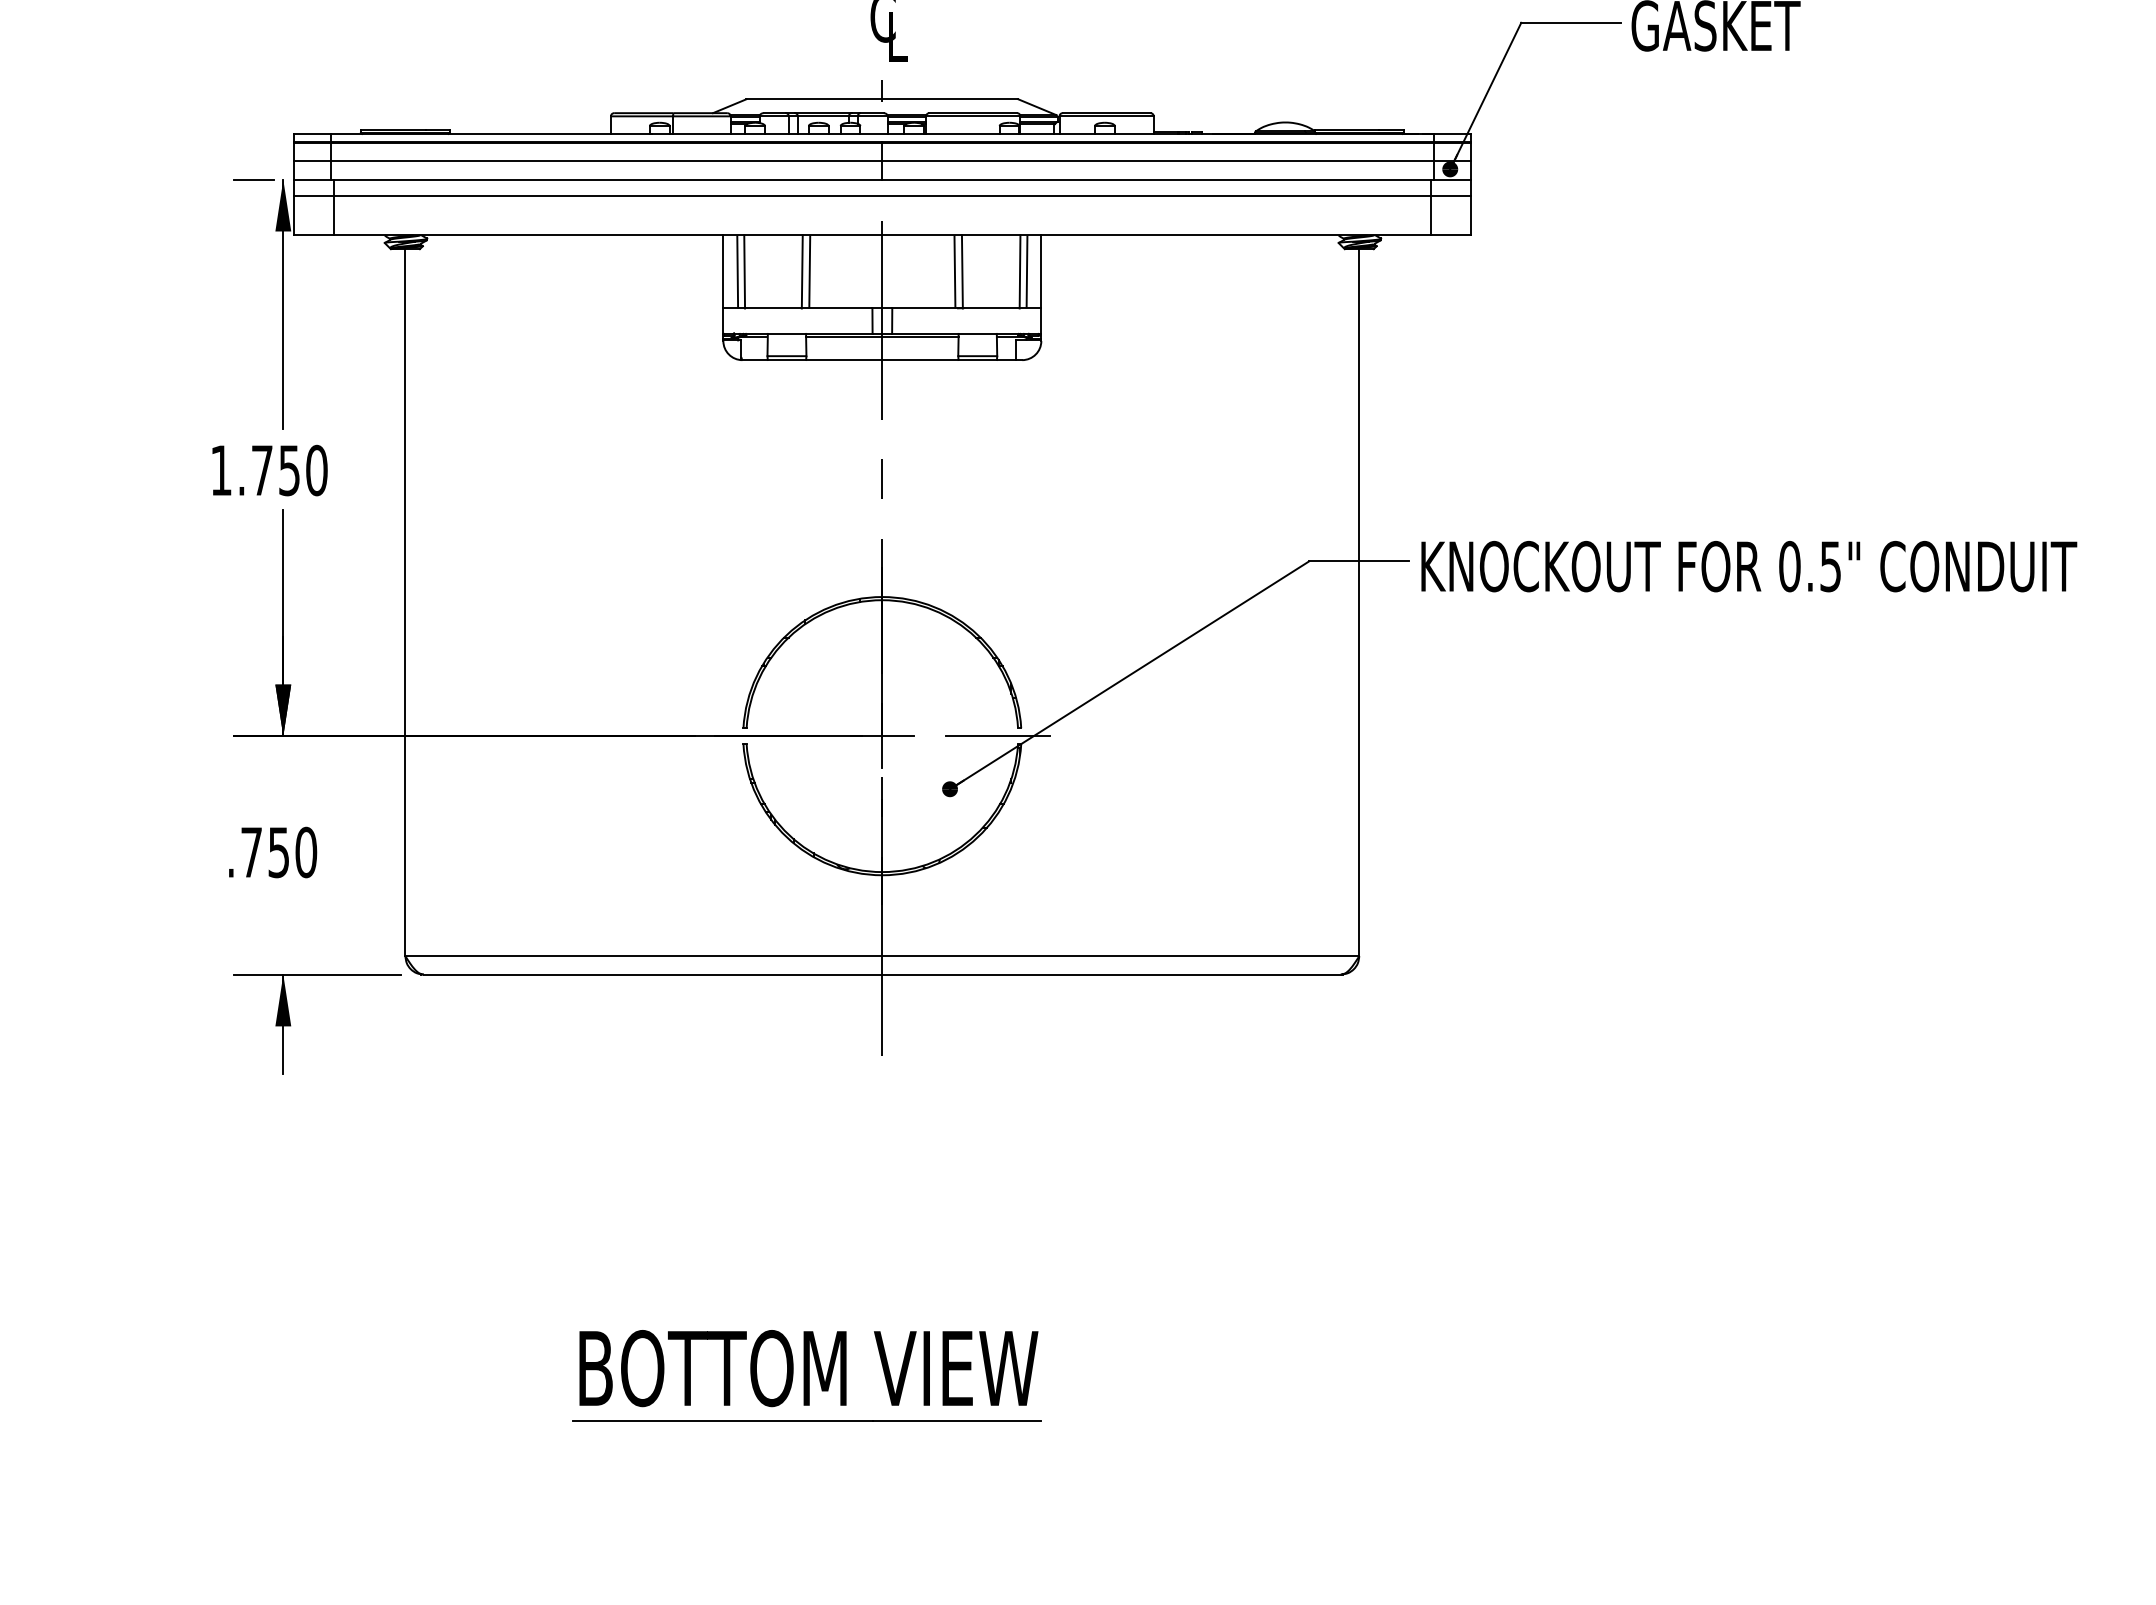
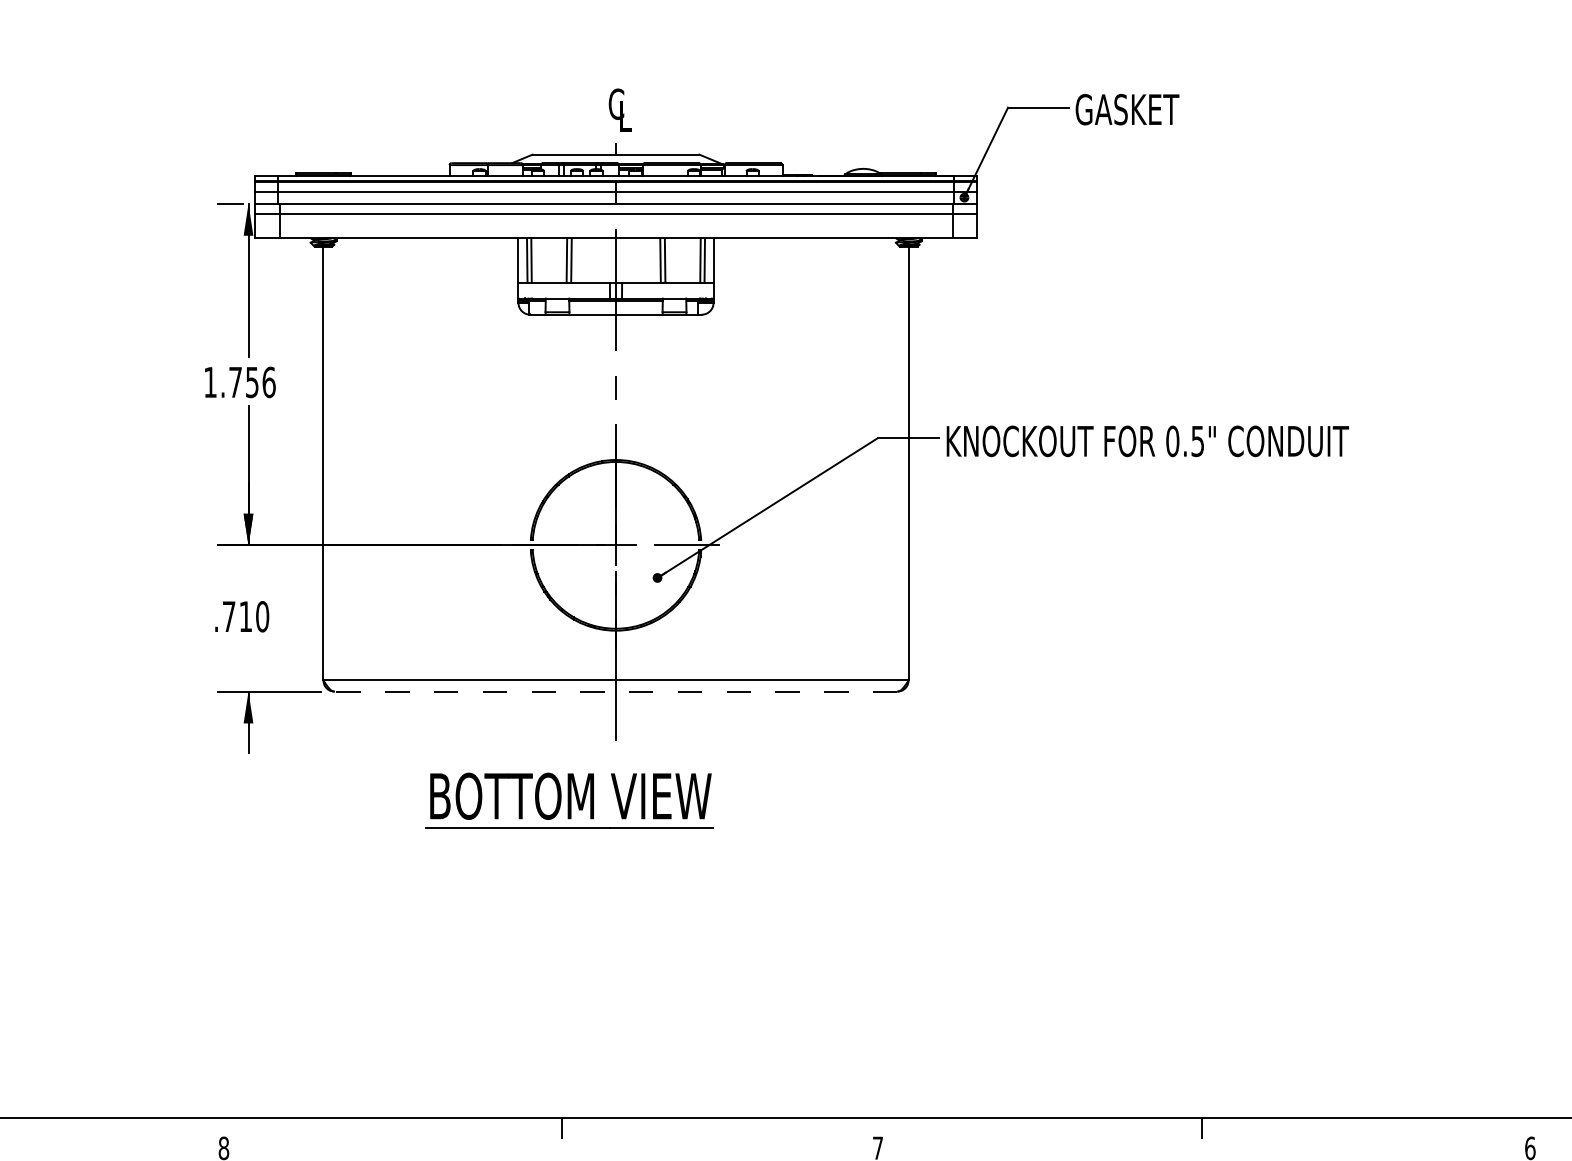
text: (315, 469) -> (268, 381), 1.750 -> 1.756
text: (278, 852) -> (245, 616), .750 -> .710
line: (881, 974) -> (615, 691), solid -> dashed
part: (806, 1375) -> (569, 800), moved

